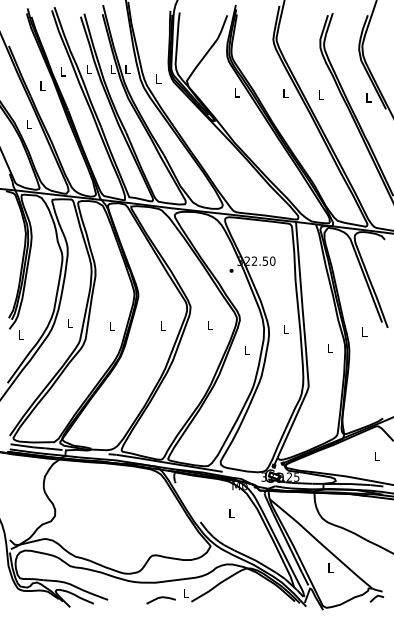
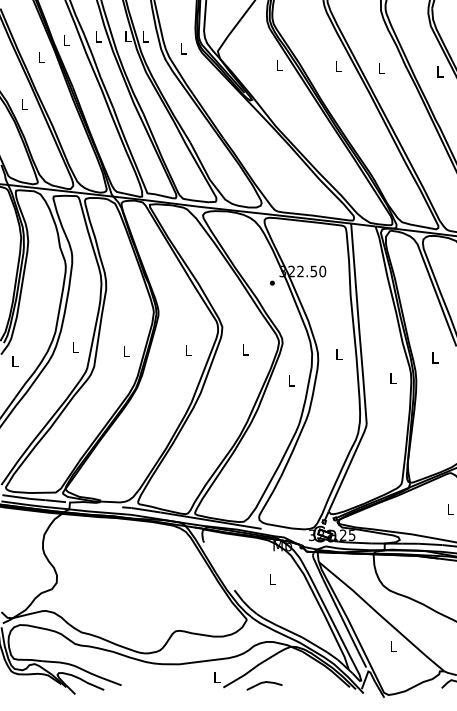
line: (160, 598) -> (263, 683), moved

